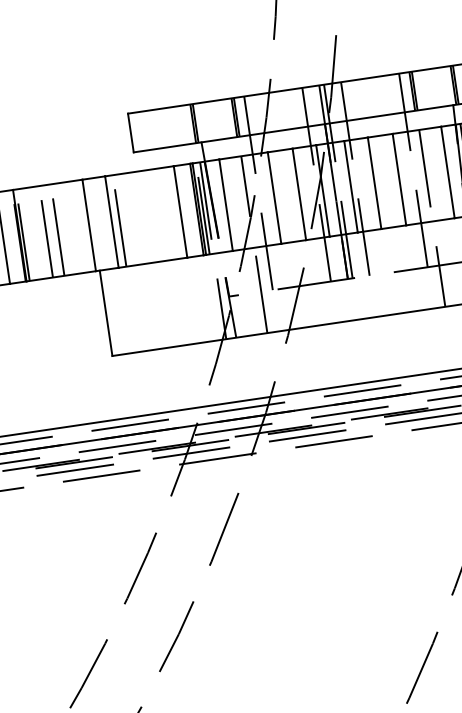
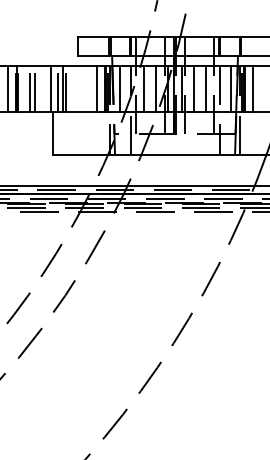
line: (101, 222) -> (57, 88), added

